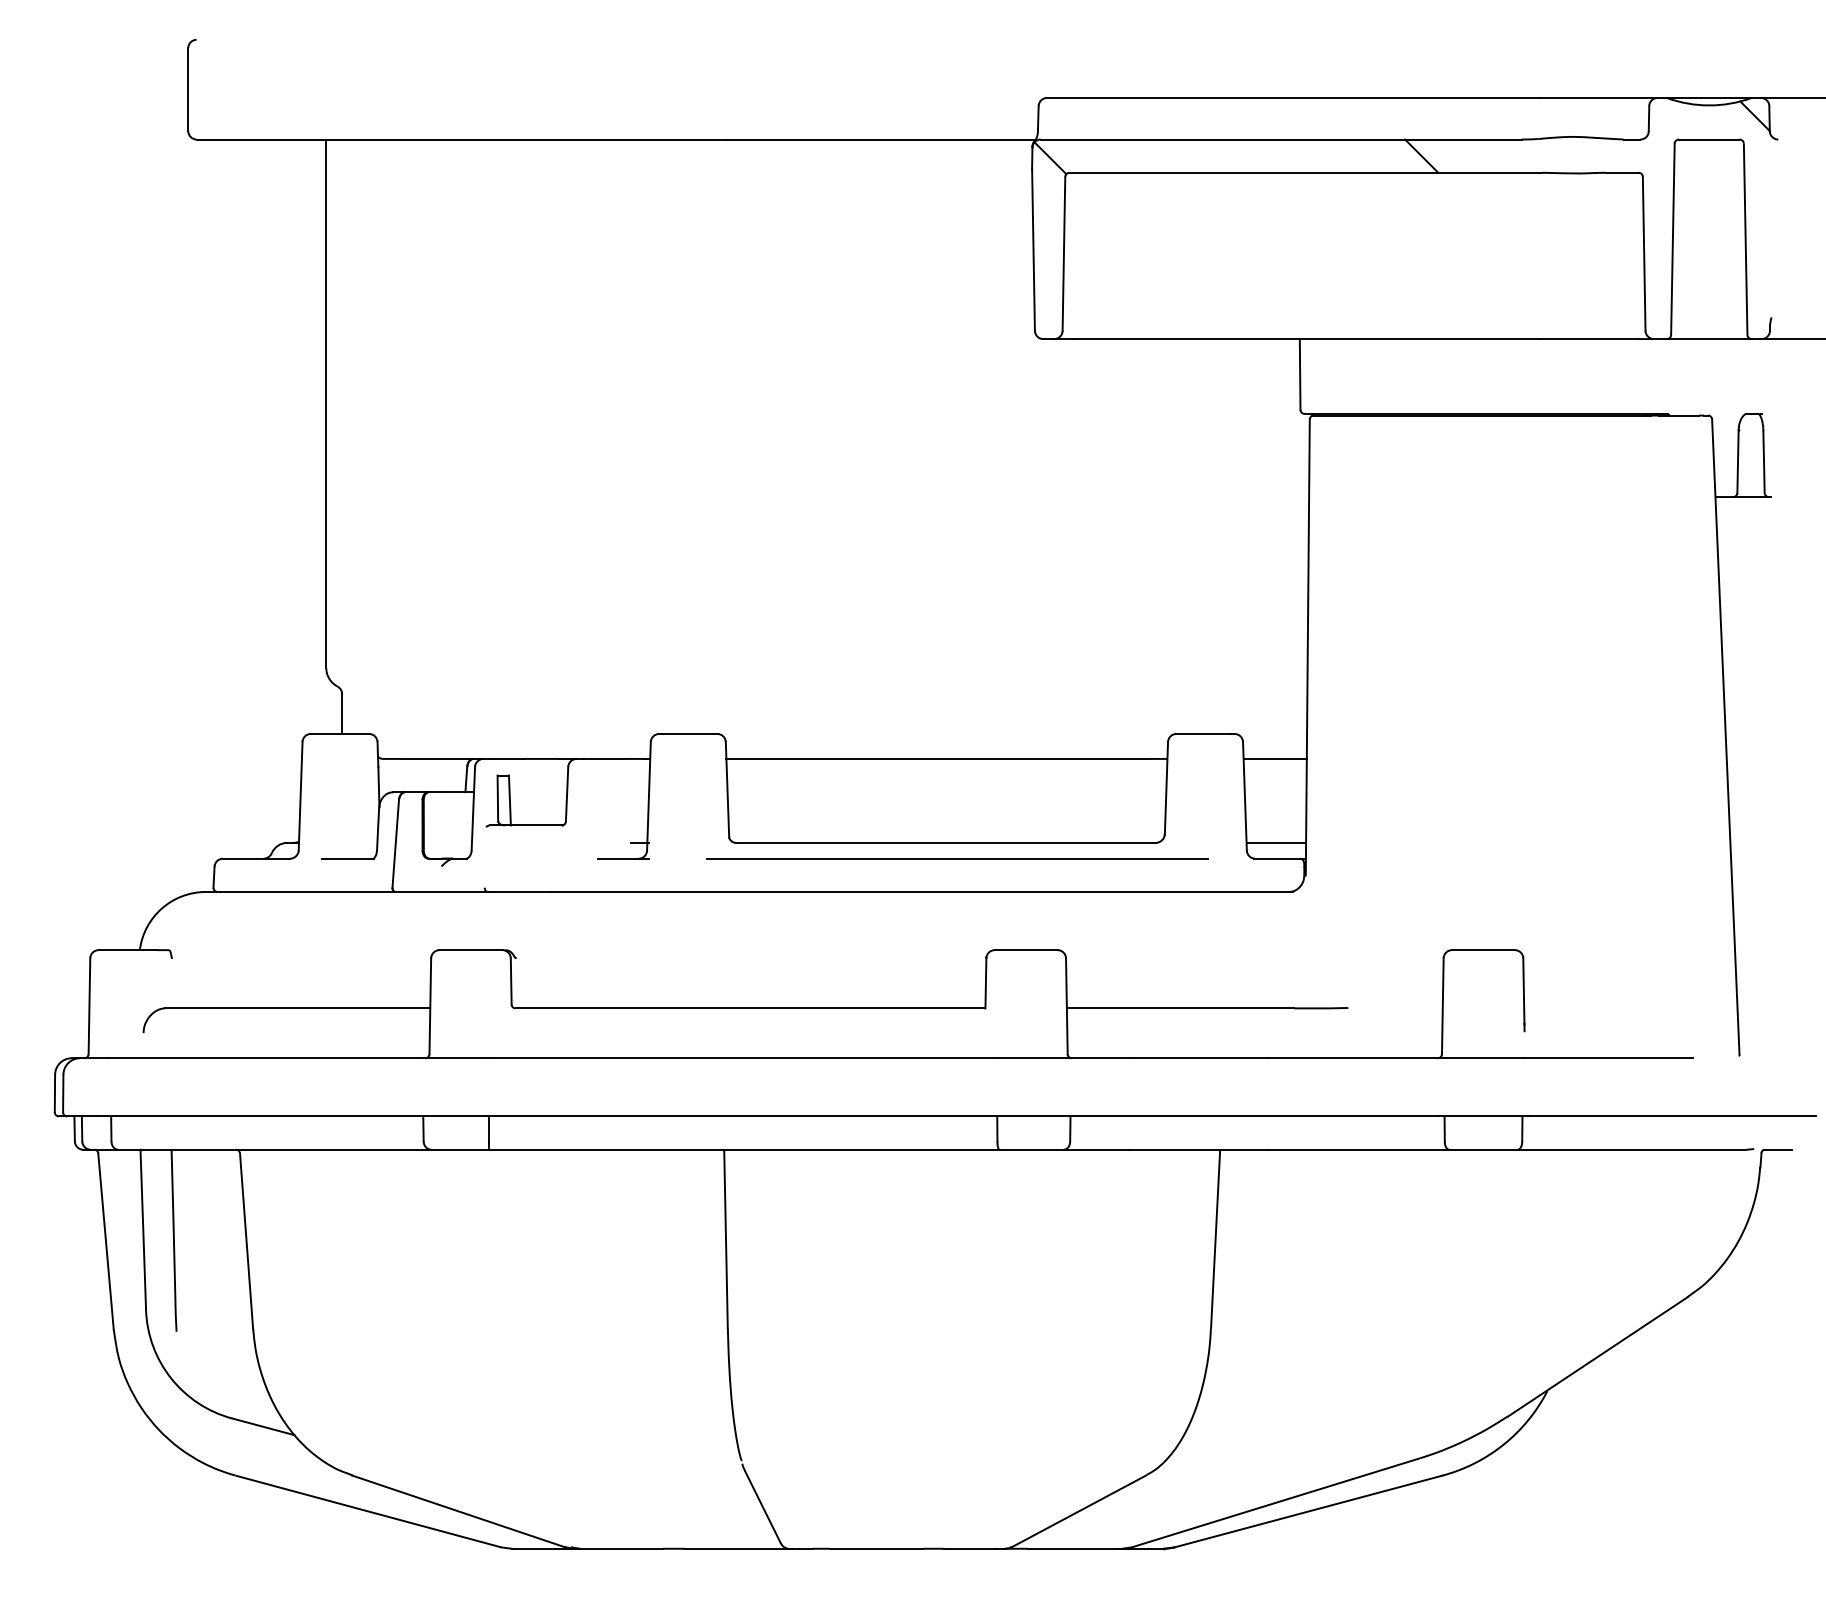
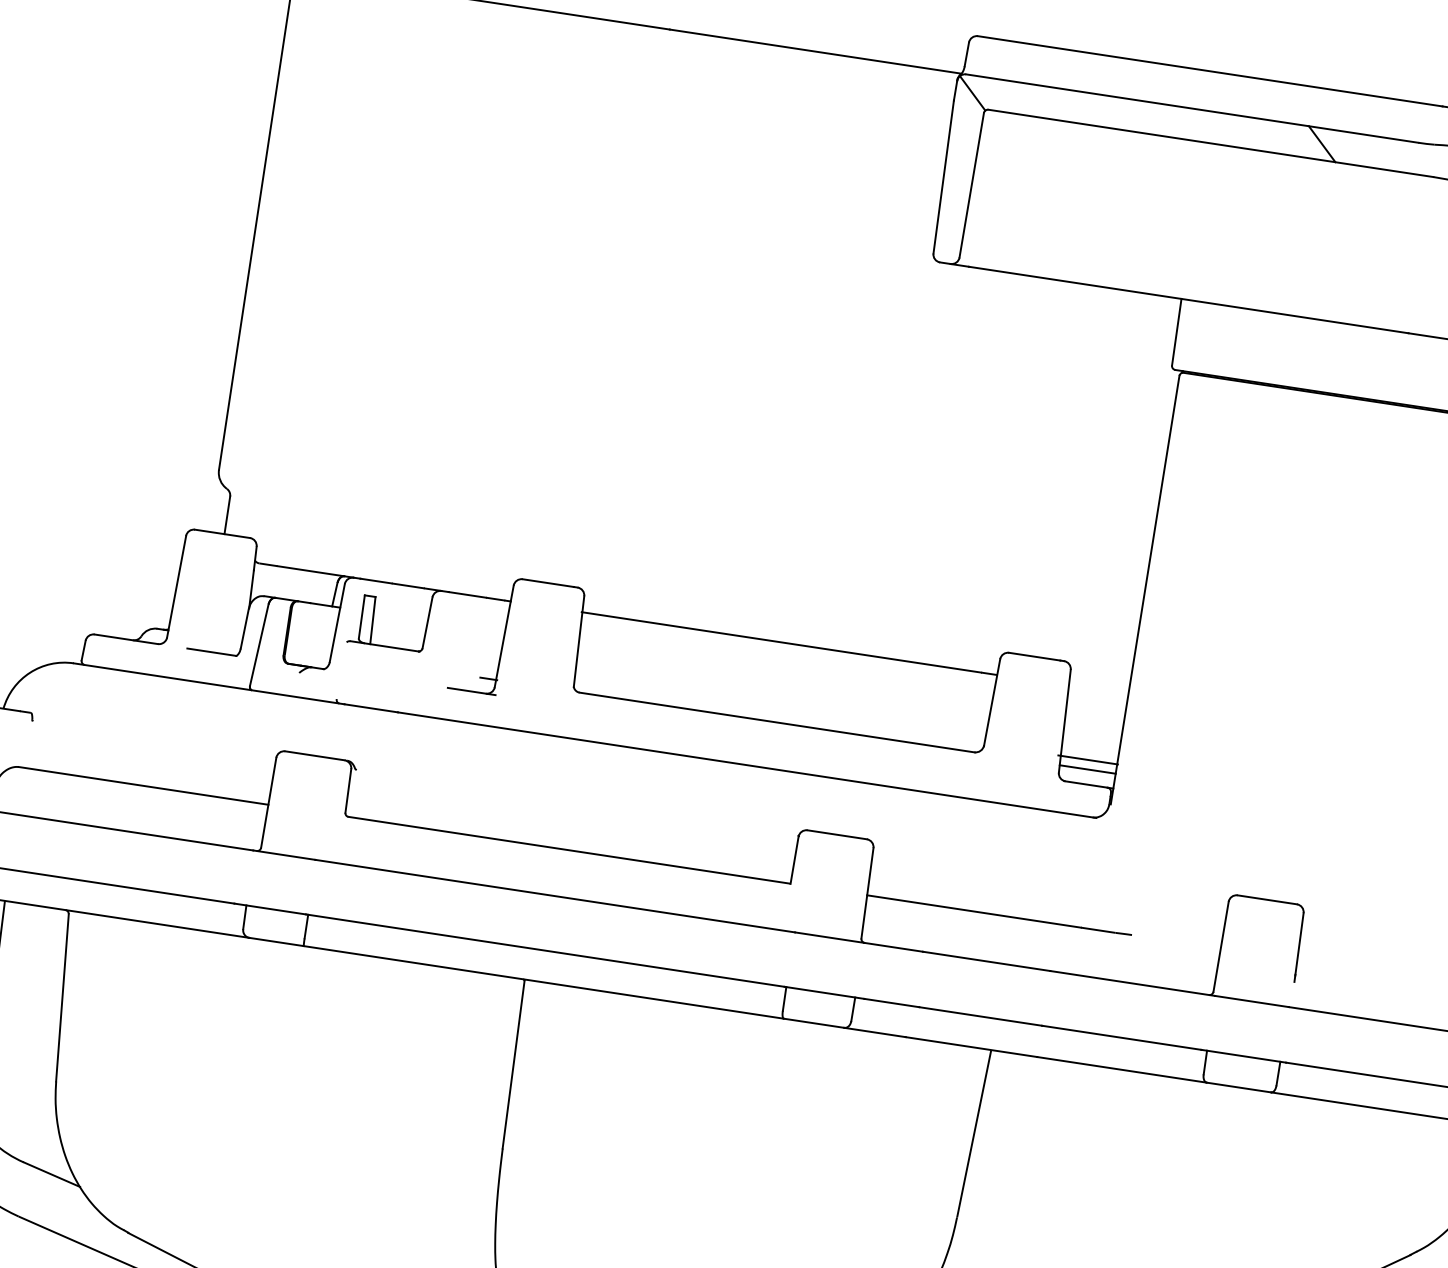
line: (1274, 758) -> (1087, 759), moved
line: (957, 858) -> (785, 738), removed

